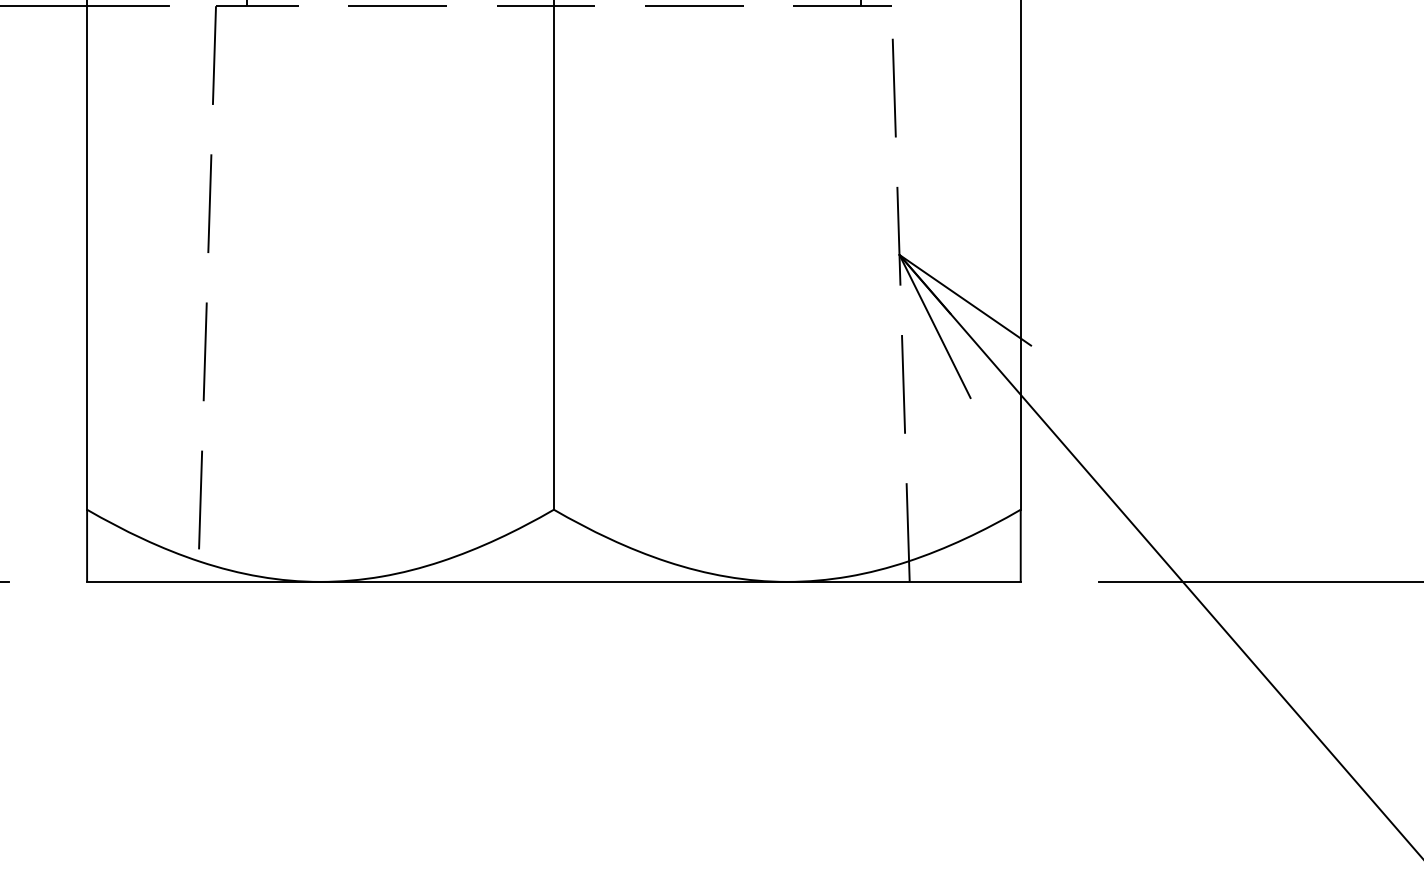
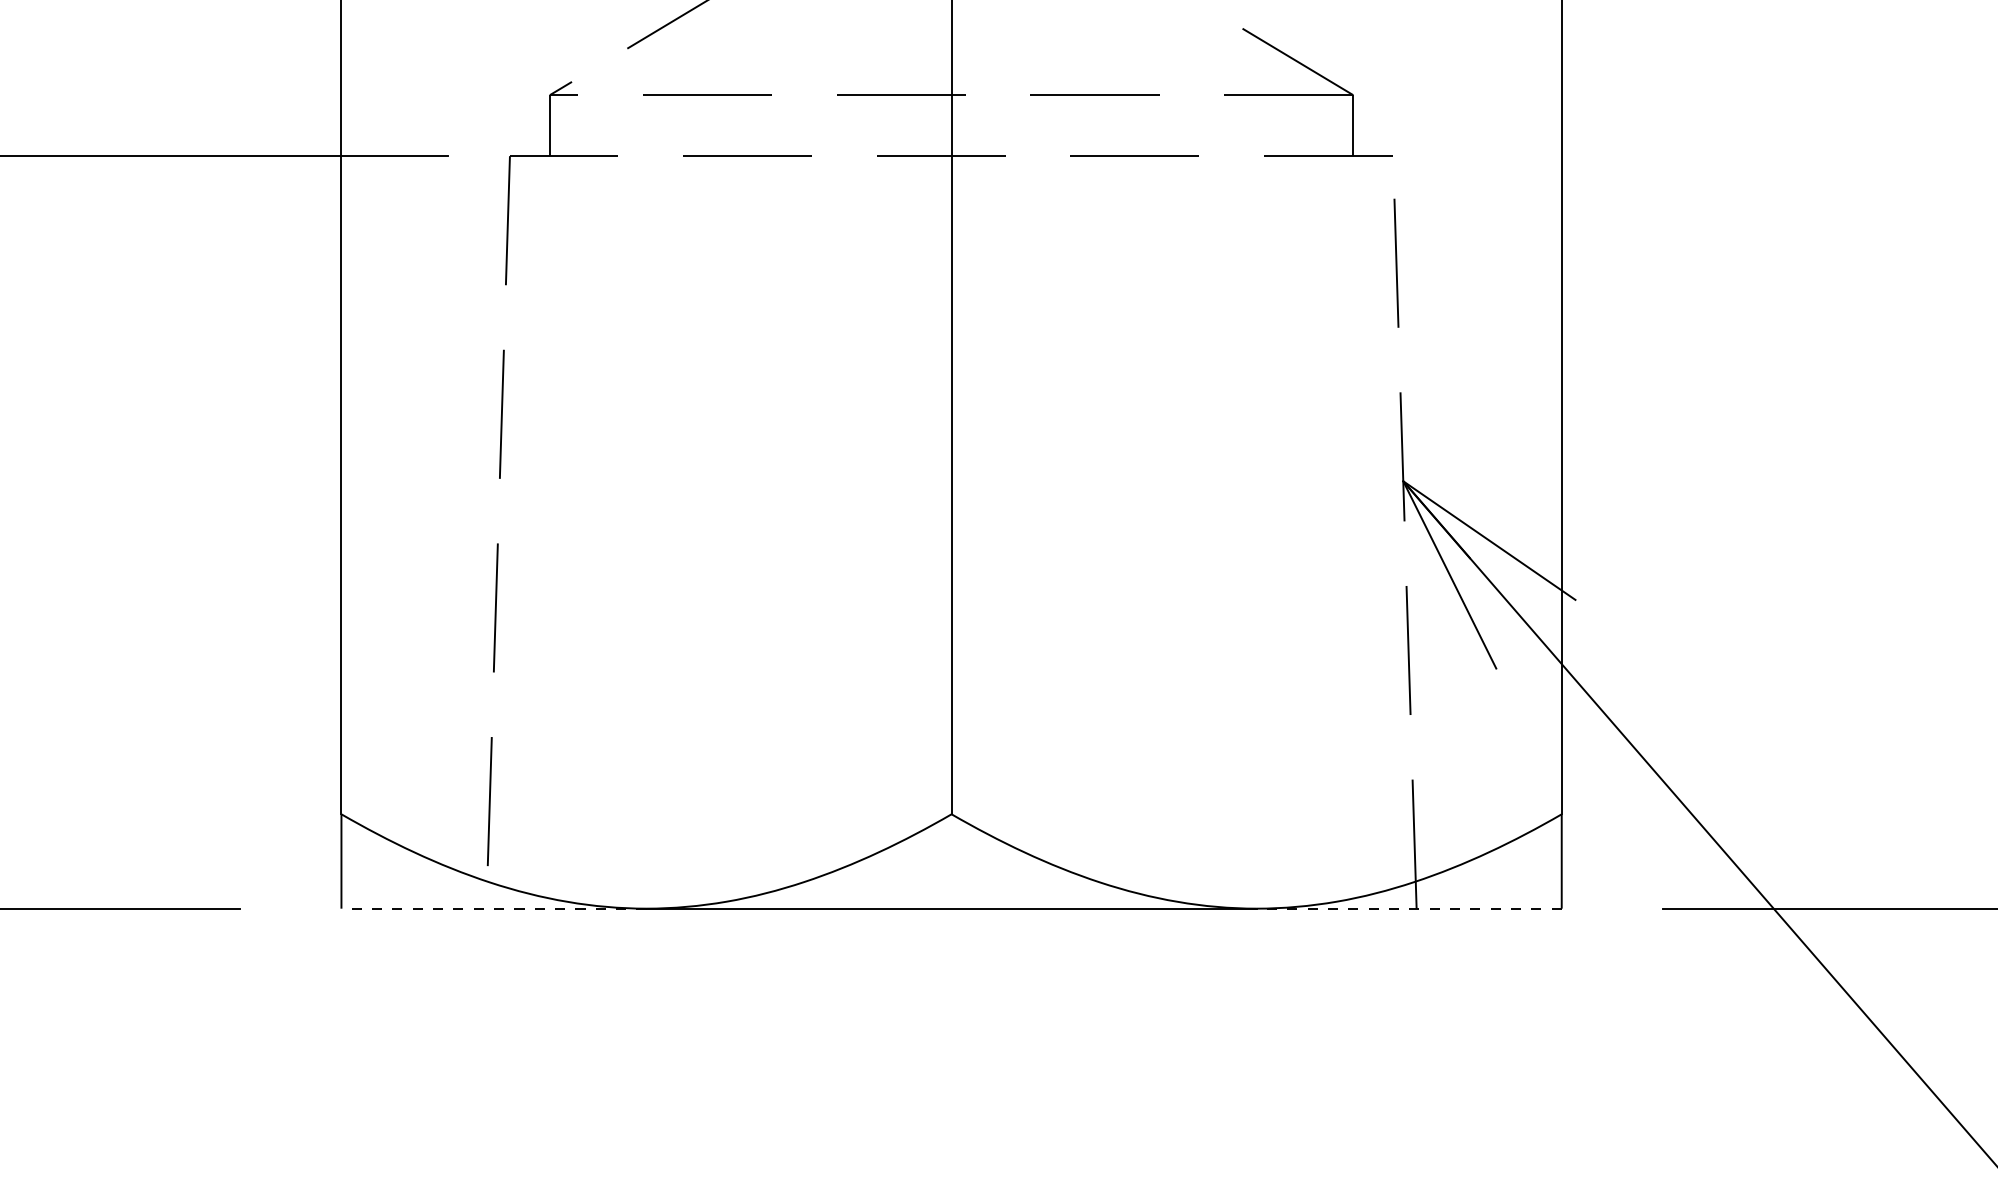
line: (203, 581) -> (493, 908), solid -> dashed
line: (904, 581) -> (1409, 908), solid -> dashed

